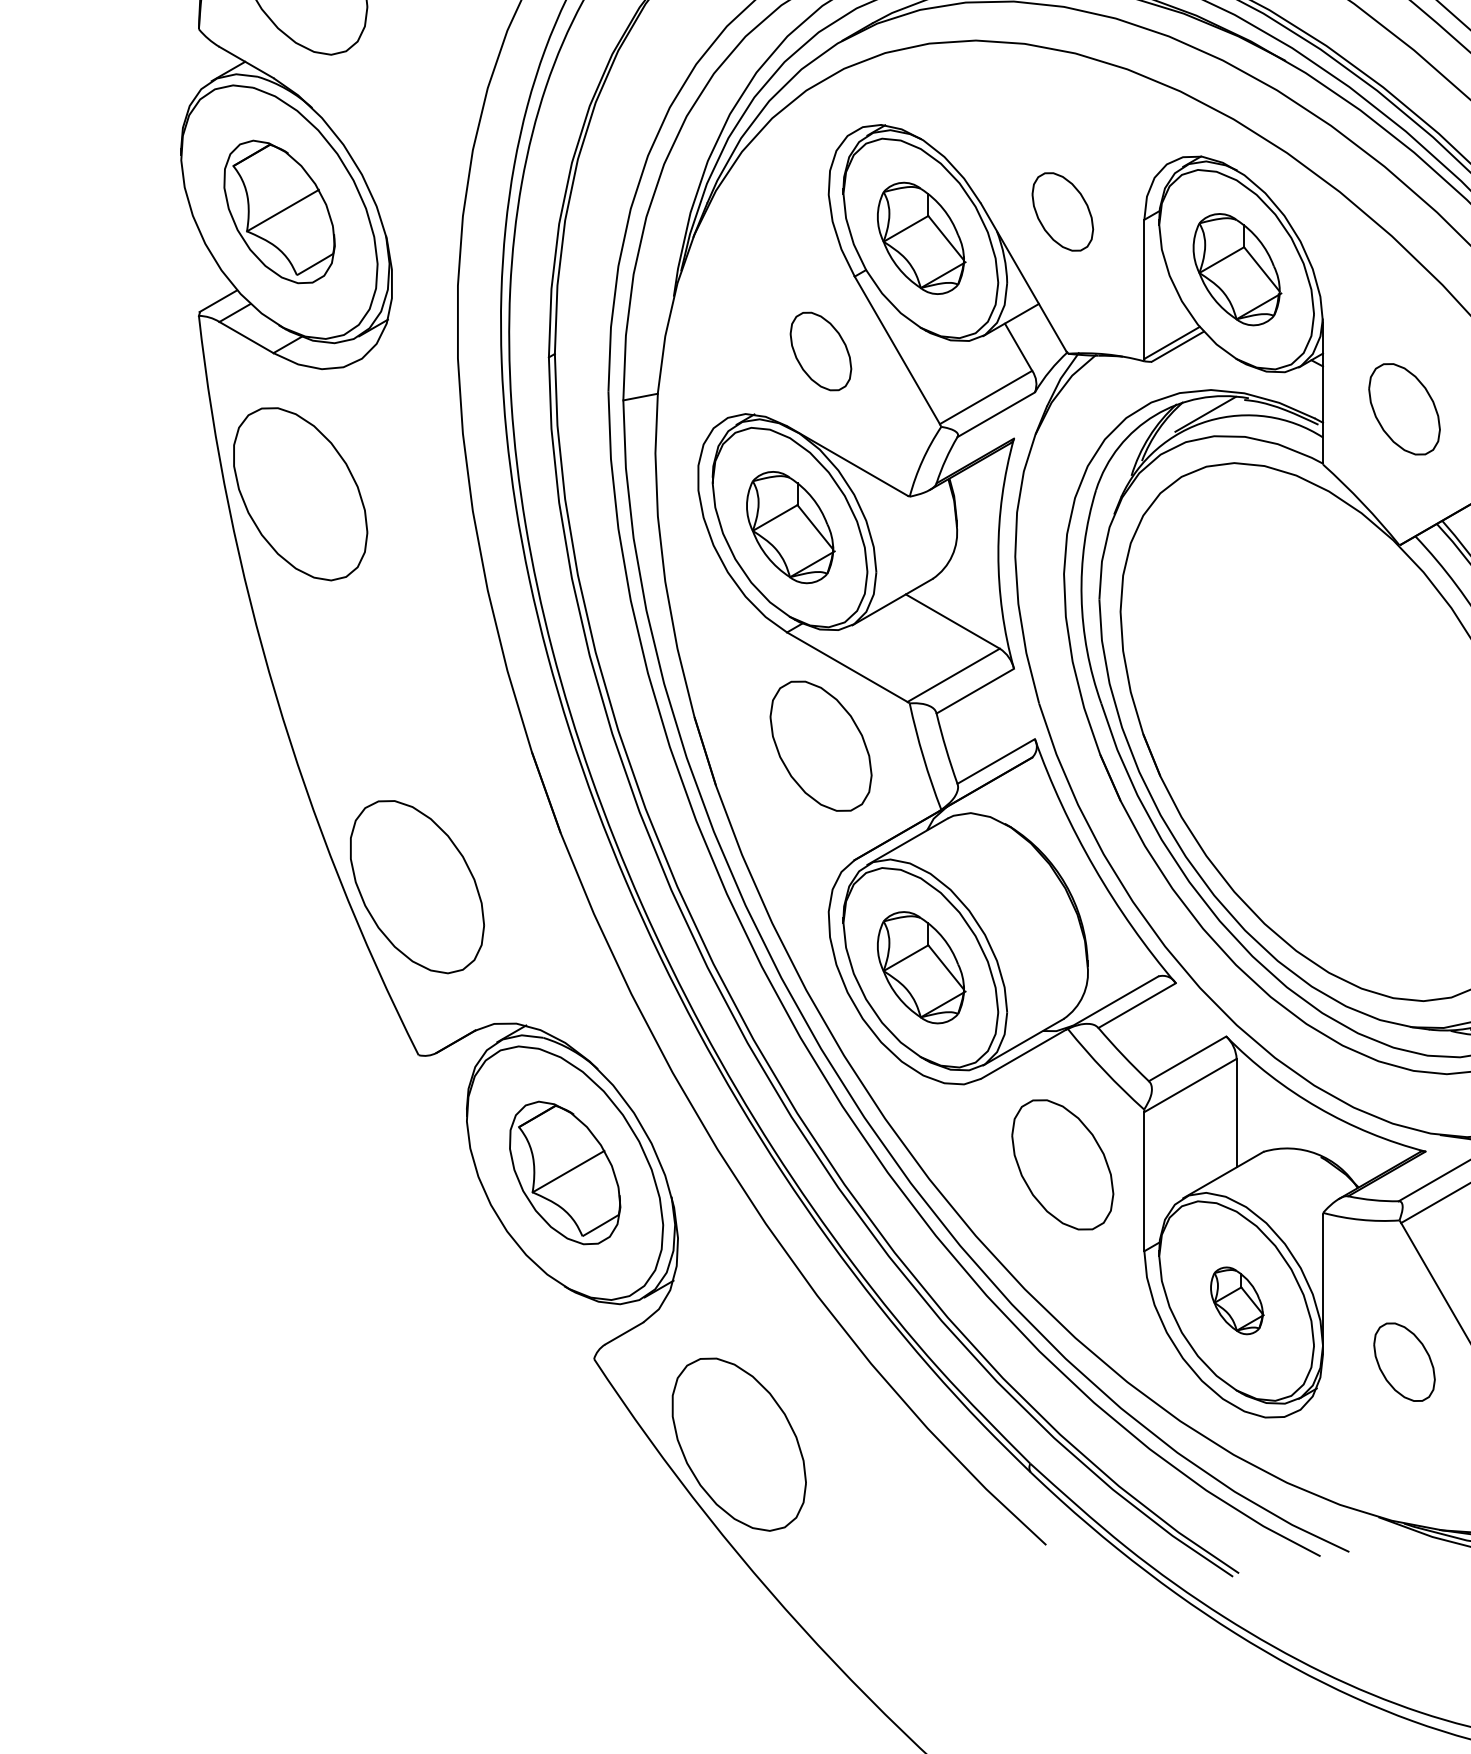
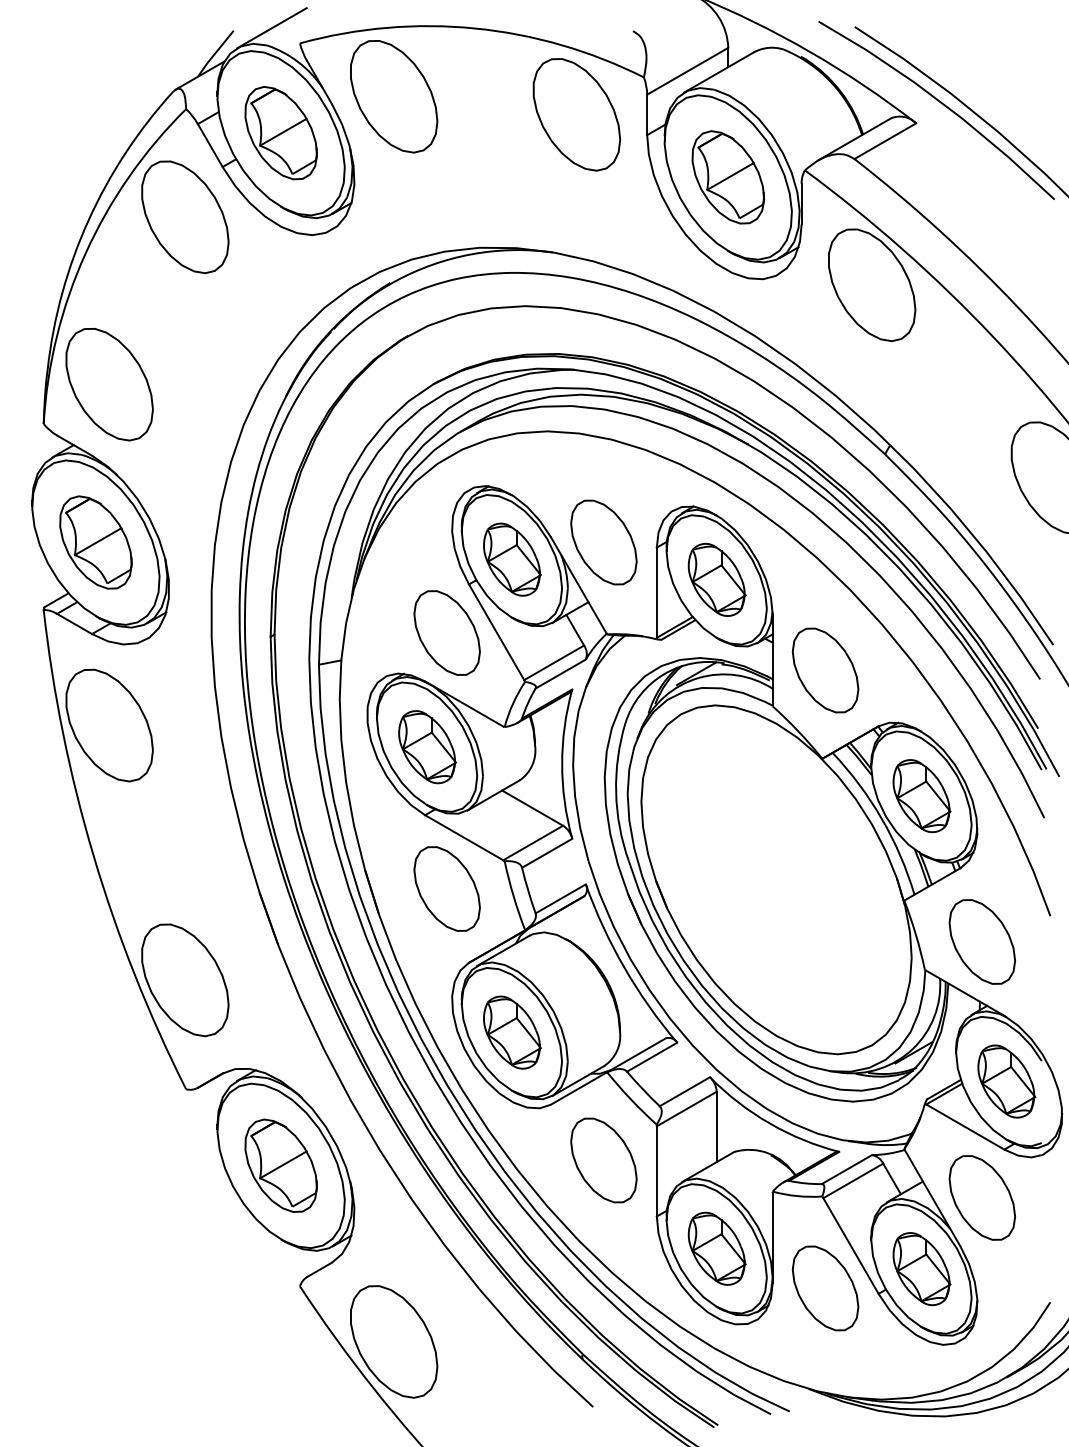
part: (1062, 211) -> (603, 542), size x1.67
part: (820, 350) -> (446, 632), size x1.67
part: (1404, 409) -> (825, 670), size x1.43
part: (1236, 1300) -> (716, 1248), size x1.67
part: (1404, 1362) -> (825, 1288), size x1.67

